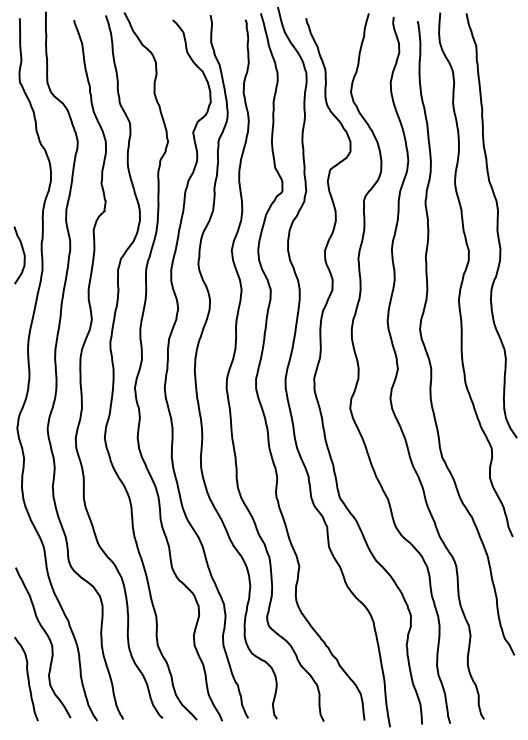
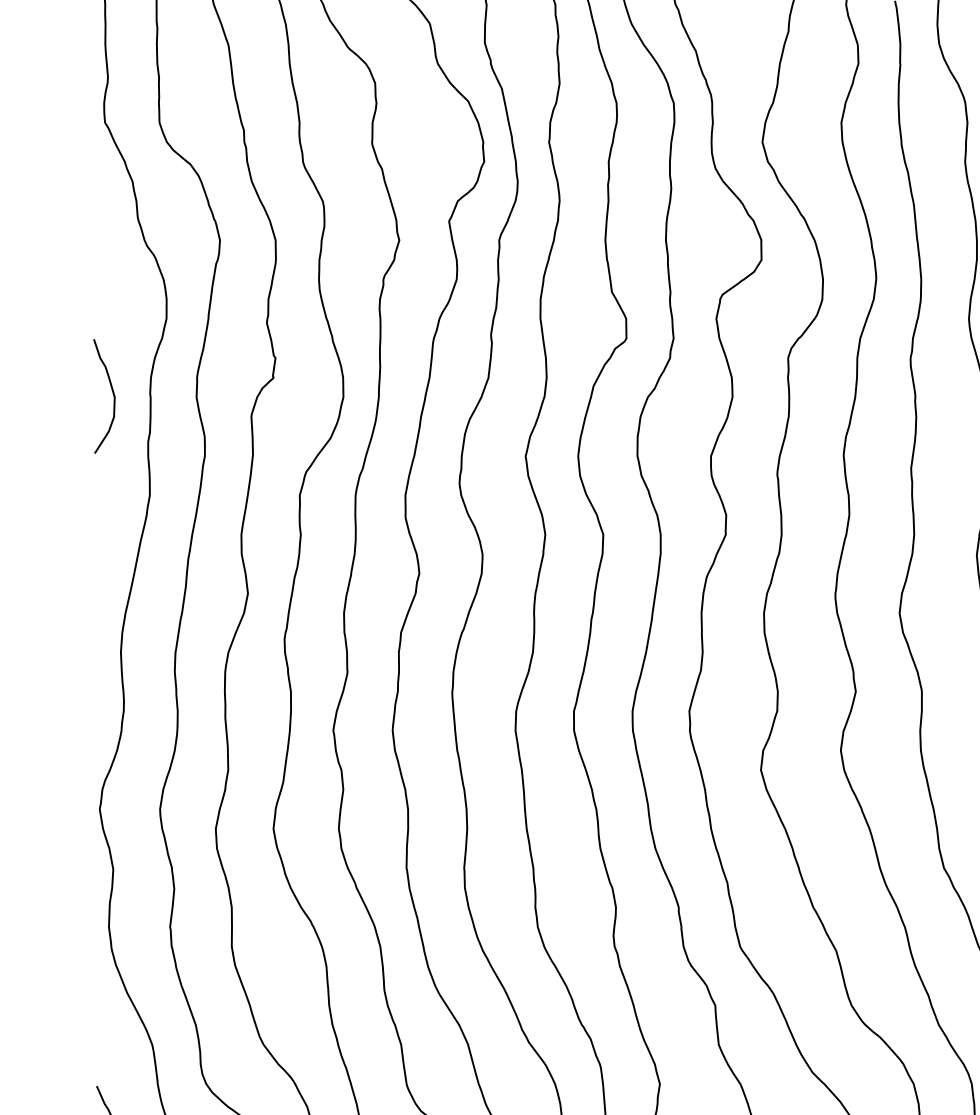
curve: (23, 255) -> (112, 396), moved

